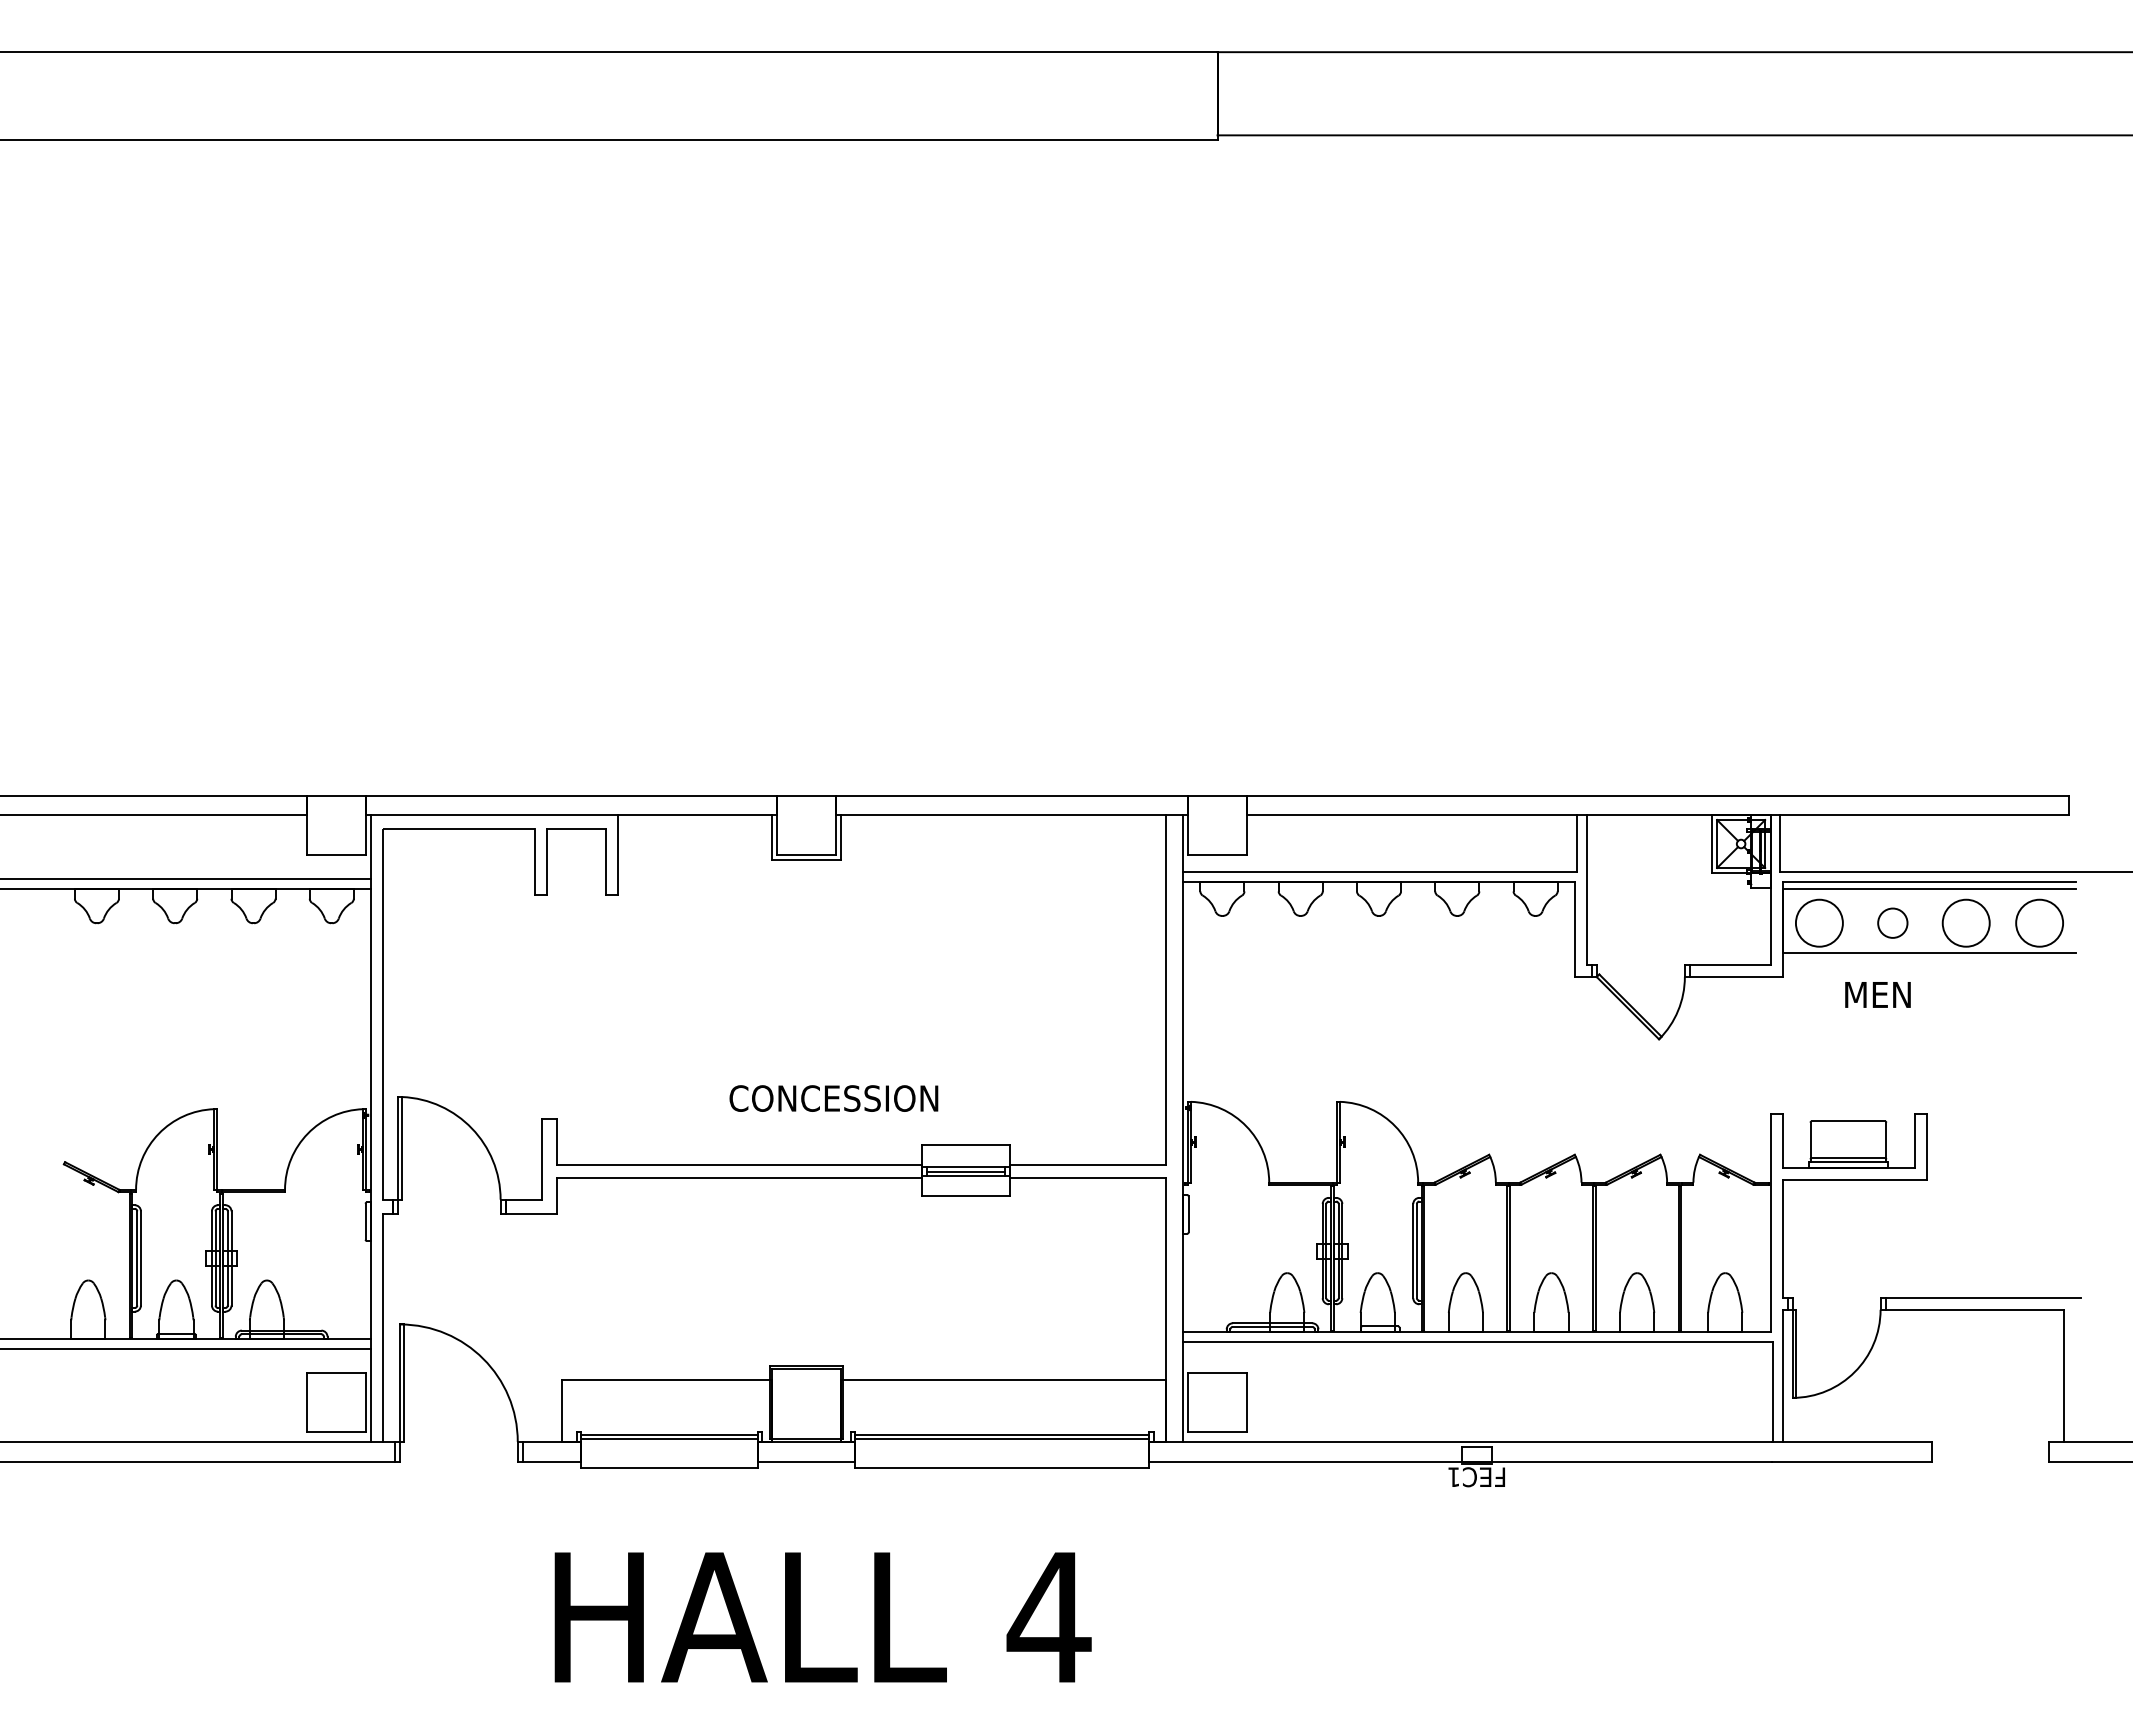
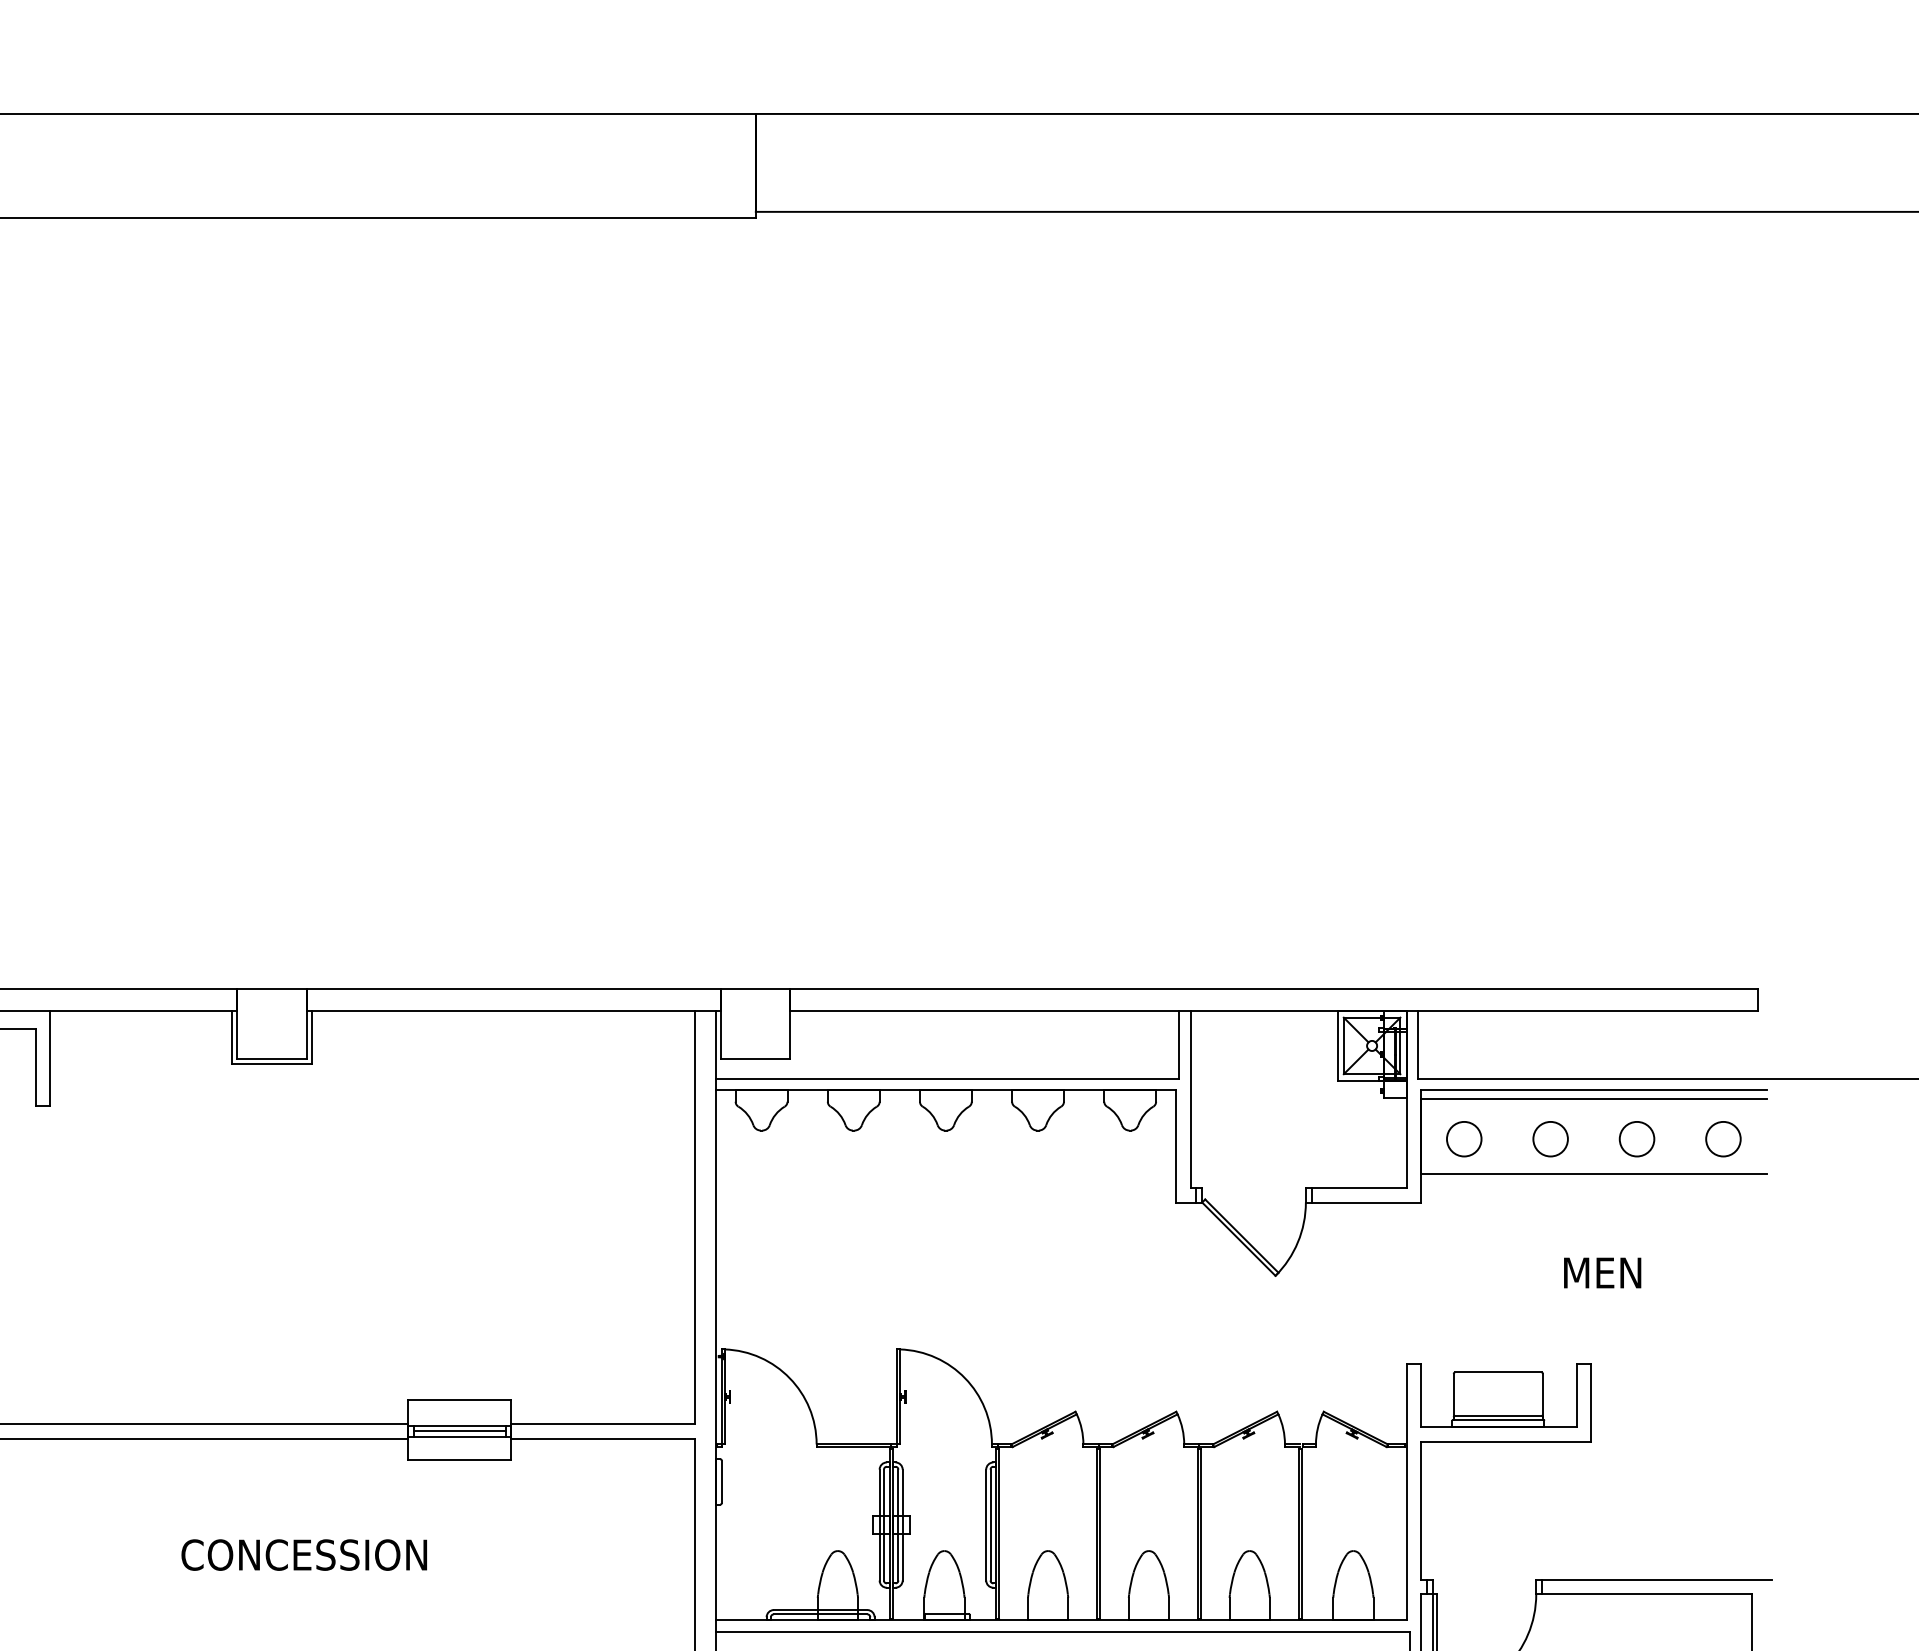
circle: (1819, 922) -> (1464, 1138), size x0.62
circle: (1965, 922) -> (1636, 1138), size x0.62
circle: (2039, 922) -> (1723, 1138), size x0.62
text: (1877, 994) -> (1602, 1272), moved
text: (833, 1098) -> (303, 1554), moved

